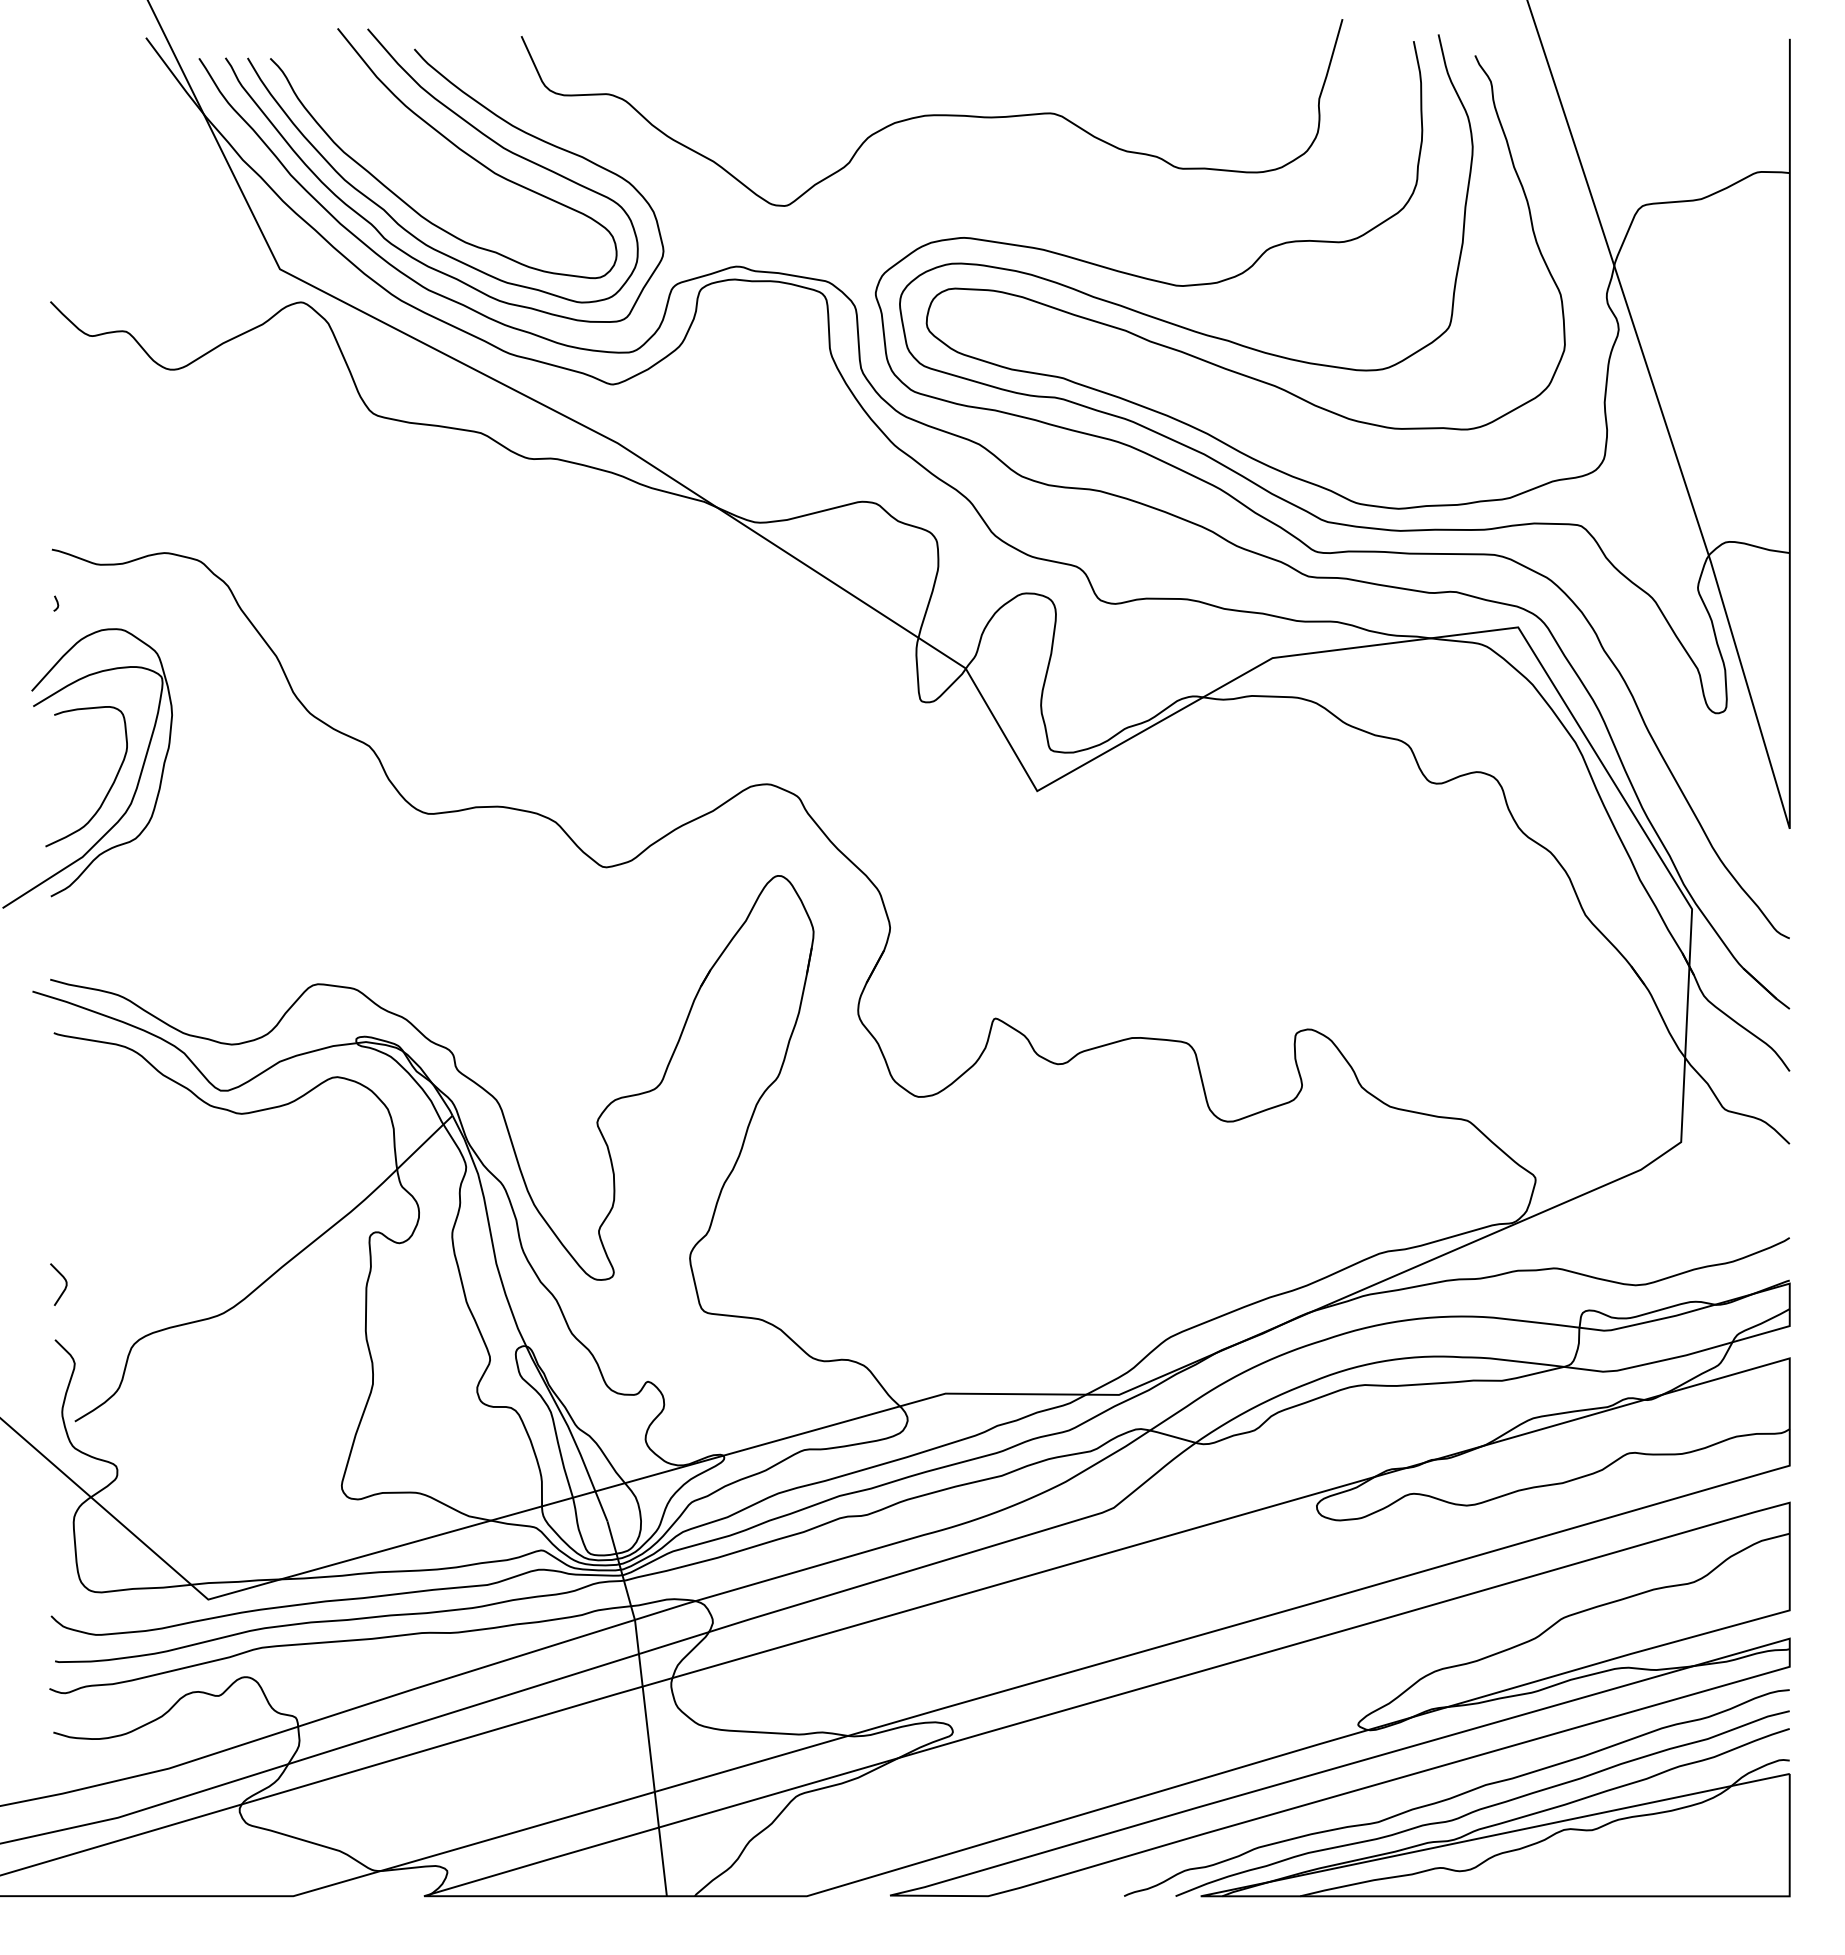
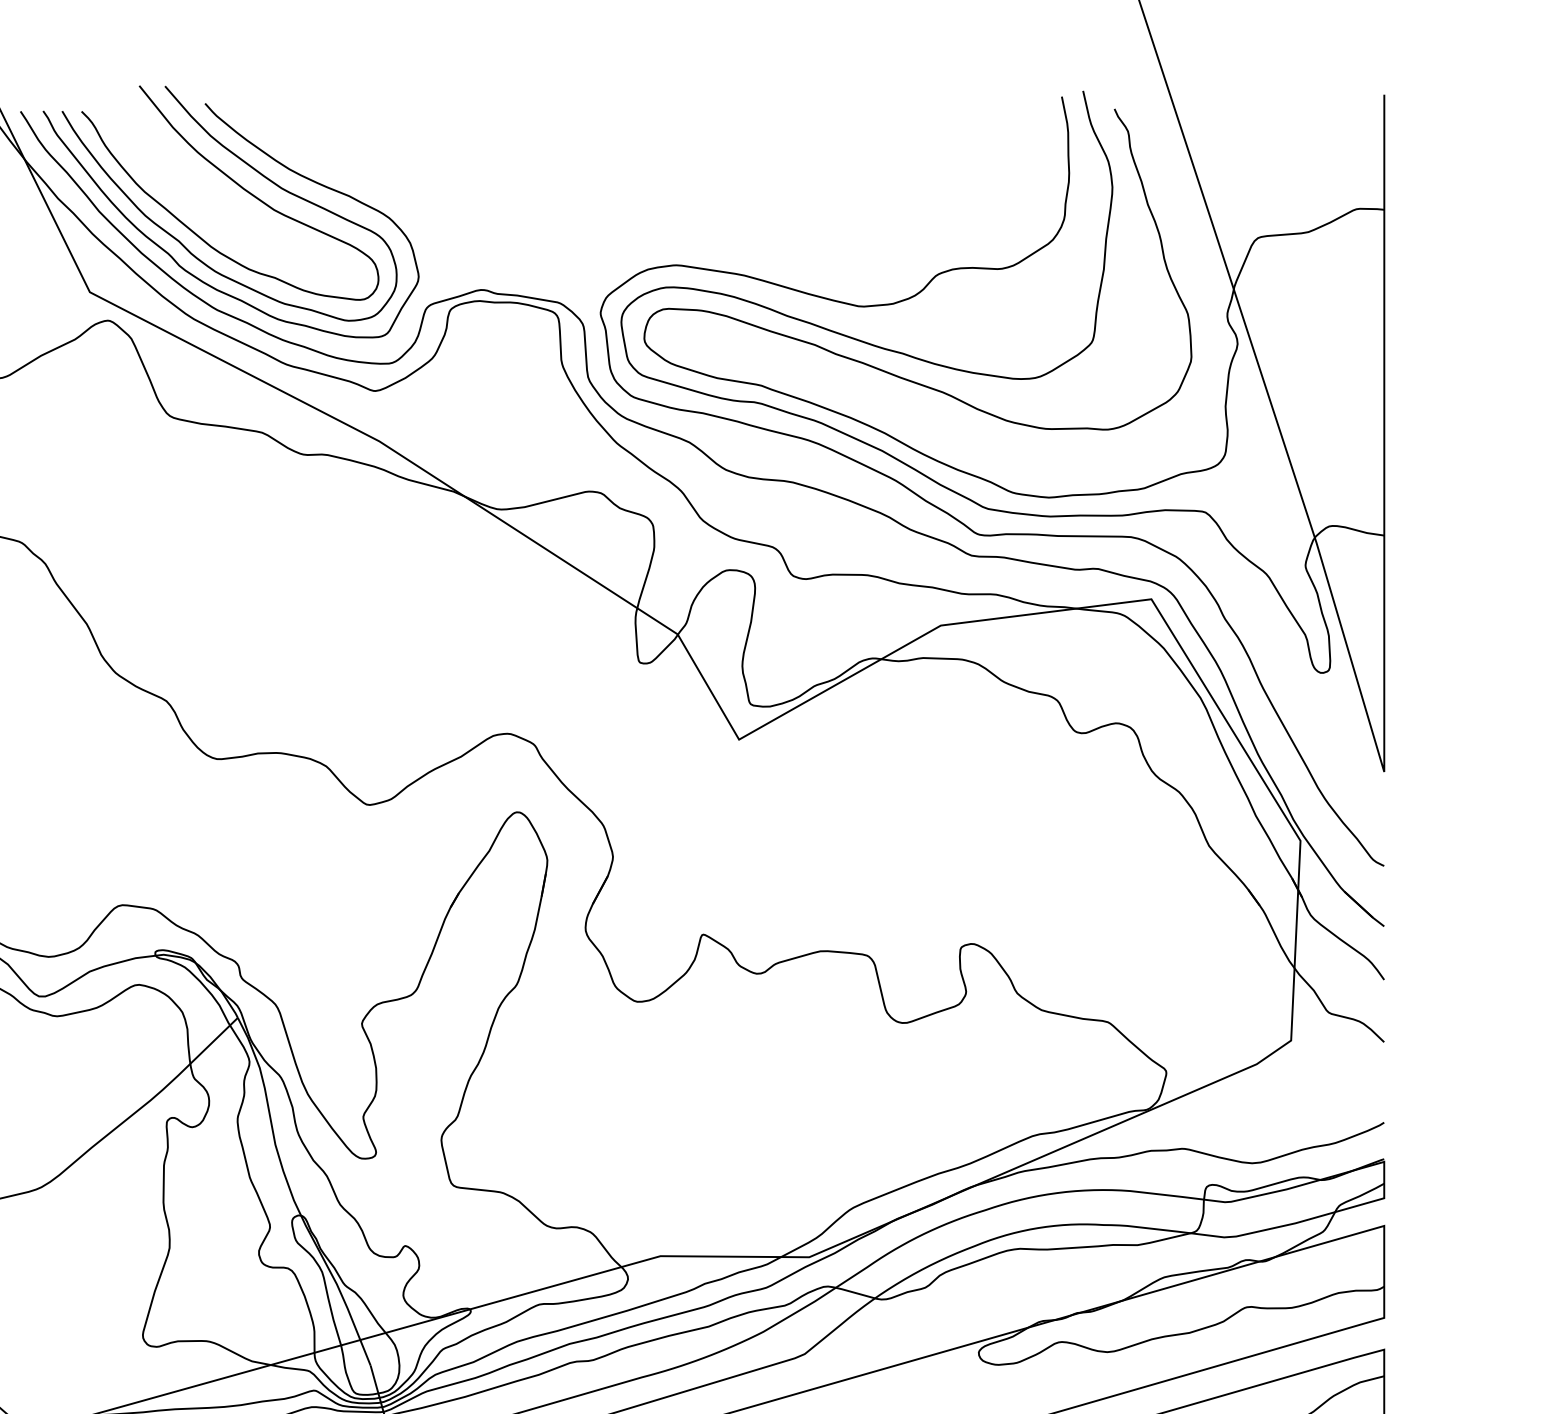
curve: (931, 114) -> (648, 159), removed

